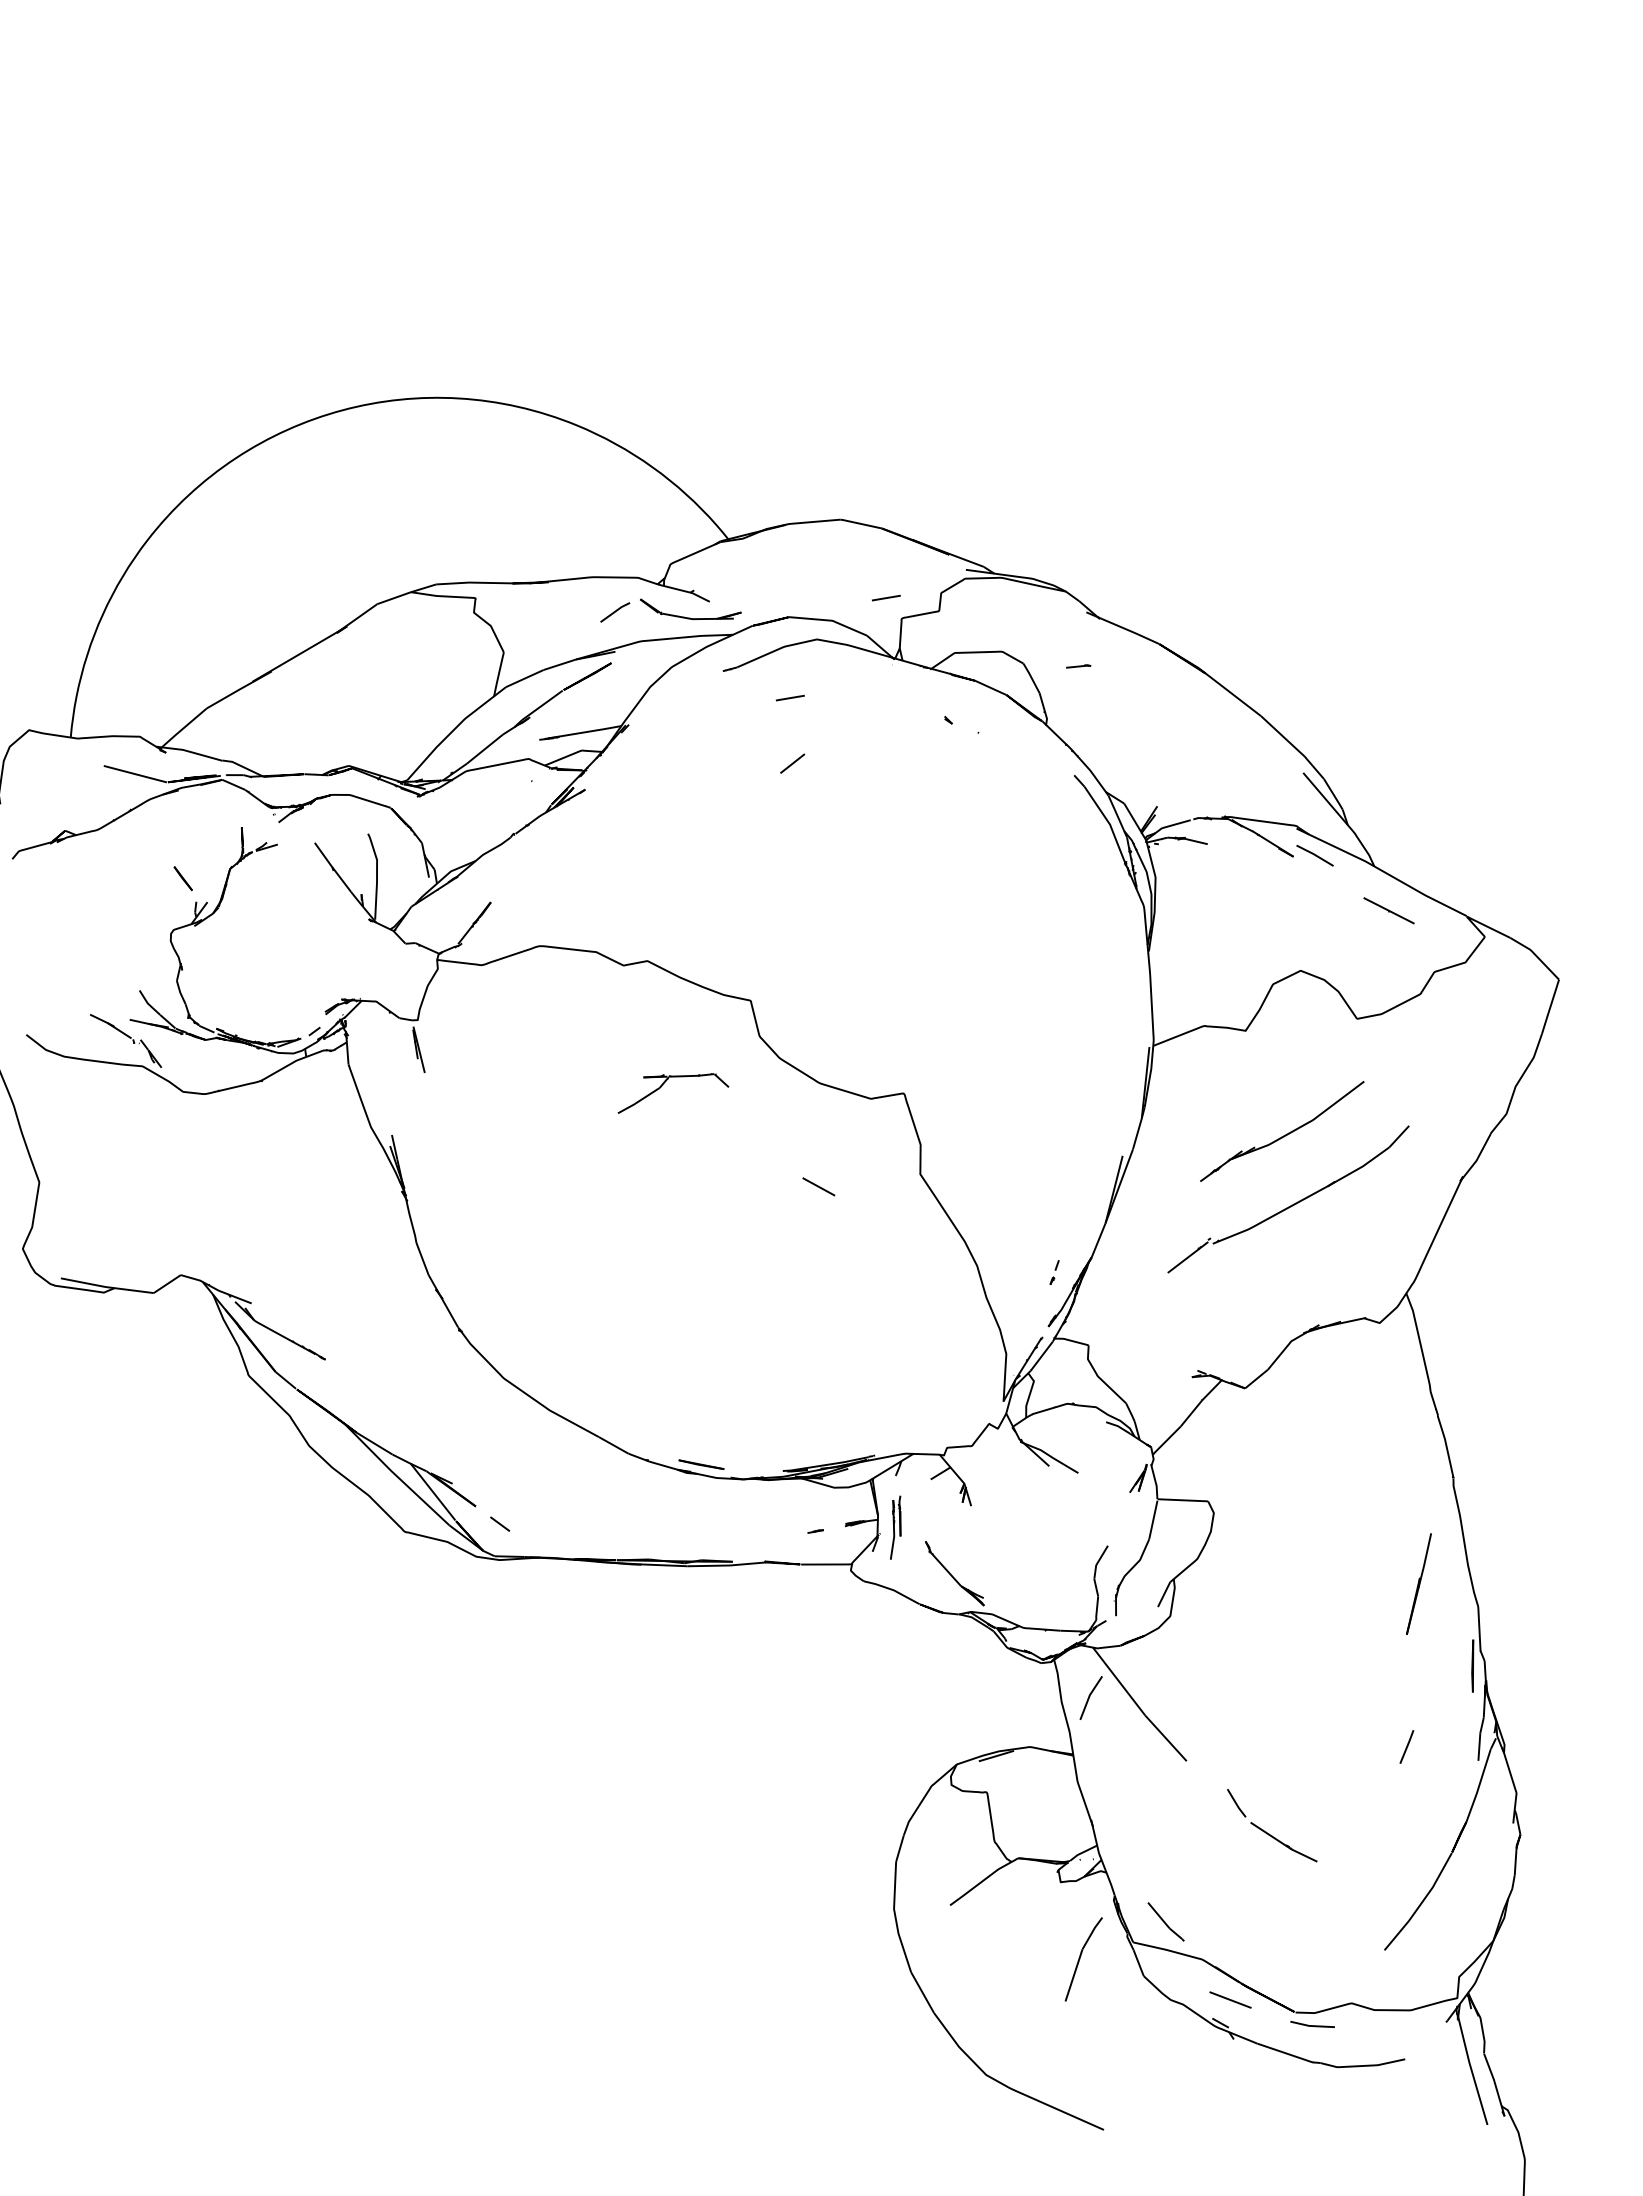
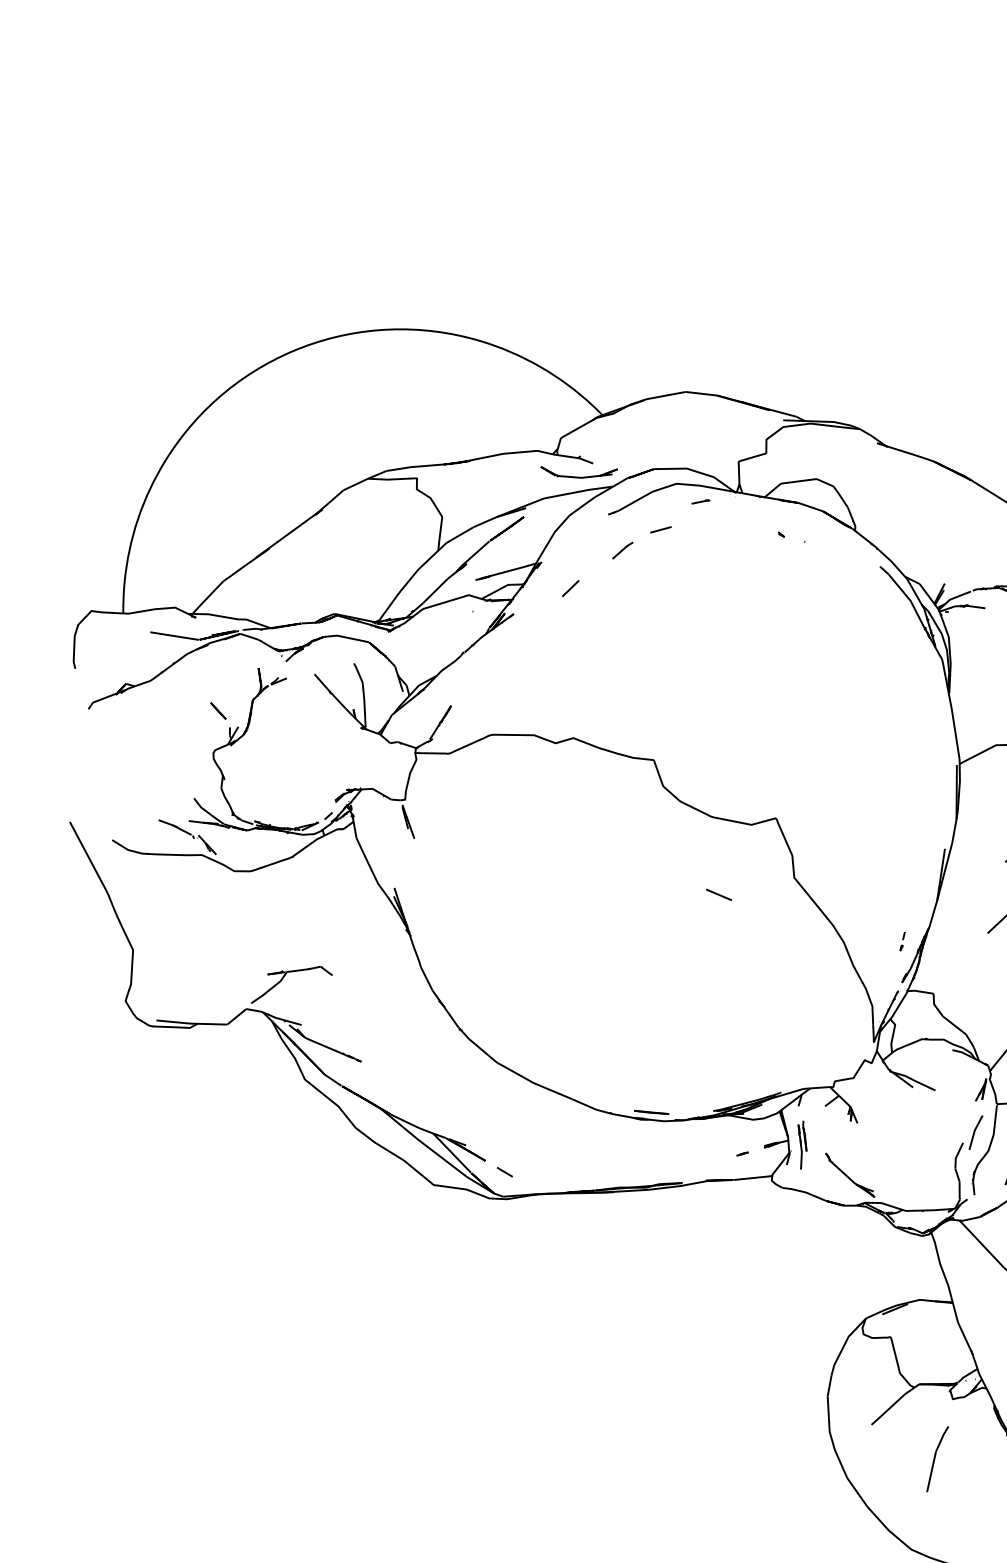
line: (886, 597) -> (725, 447), removed
line: (615, 612) -> (622, 550), moved
line: (1078, 666) -> (700, 501), moved
line: (792, 763) -> (570, 588), moved
part: (662, 1086) -> (282, 979), moved
curve: (1090, 1696) -> (975, 1131), moved
part: (1083, 1959) -> (937, 1459), moved

